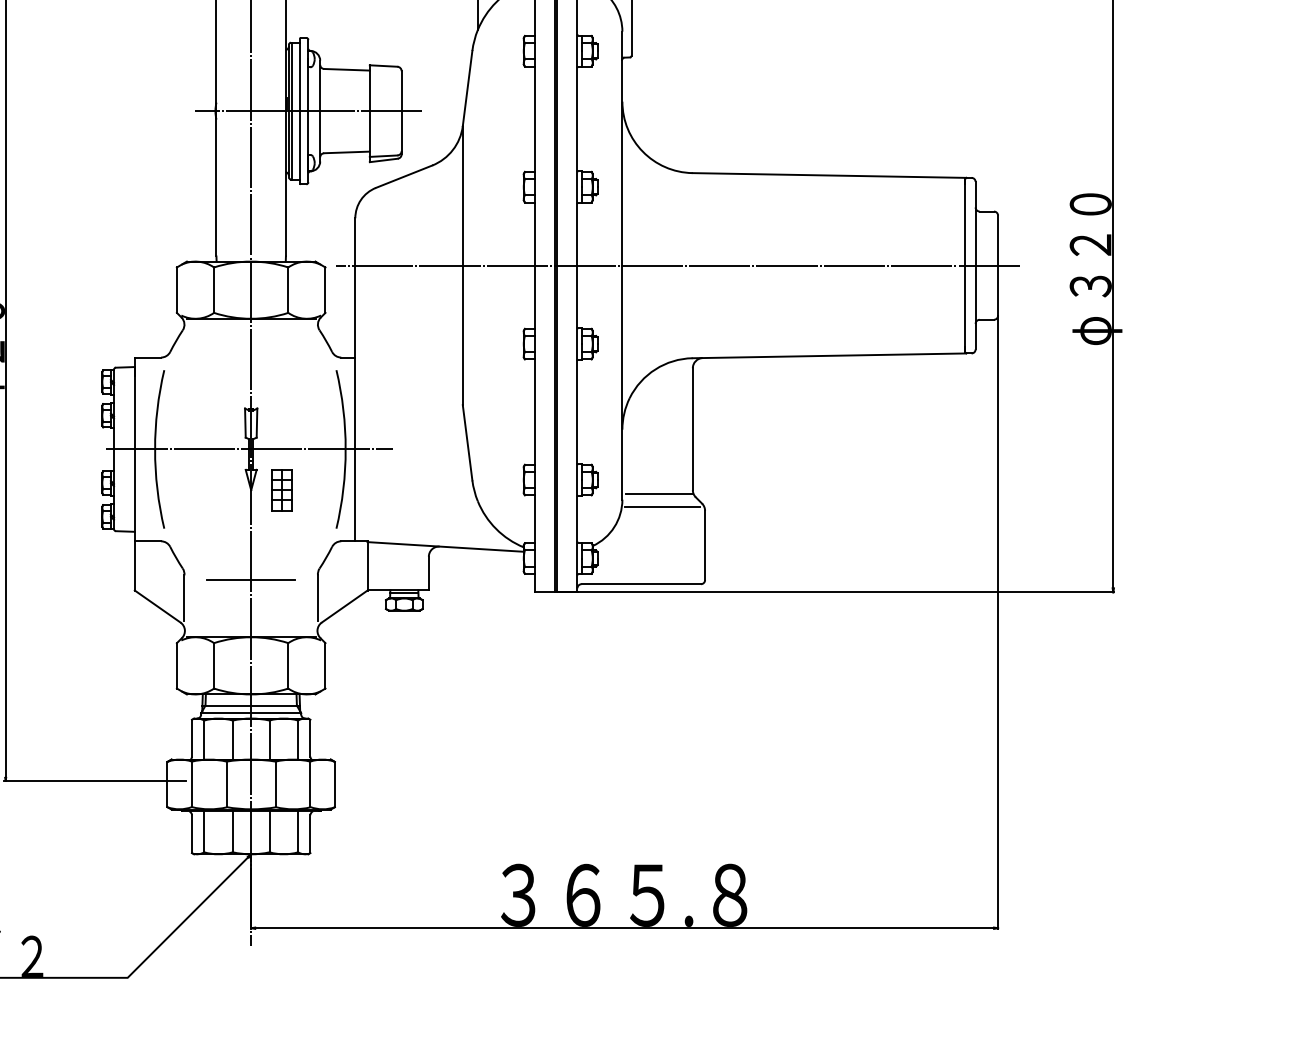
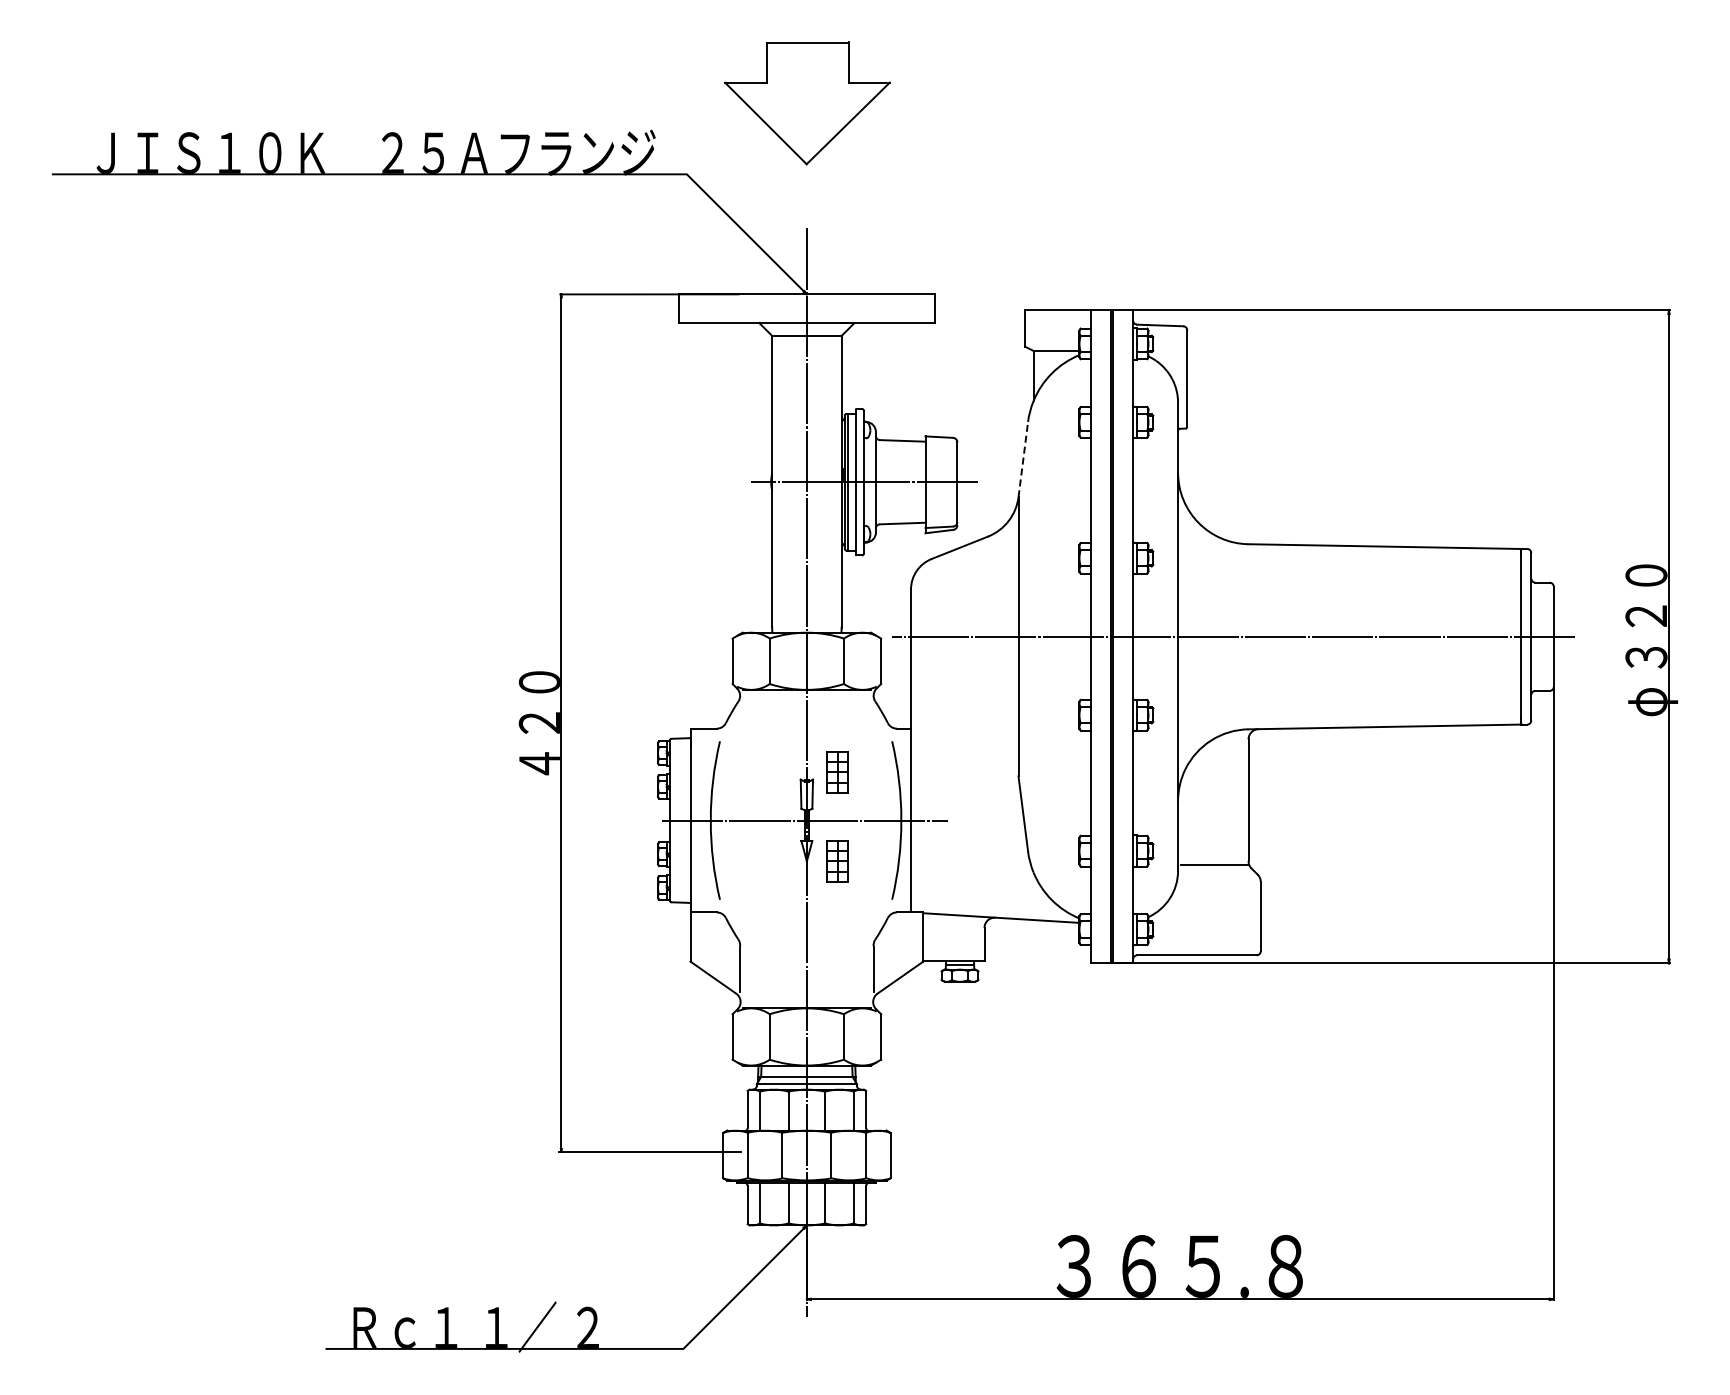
line: (467, 88) -> (1023, 459), solid -> dashed
part: (281, 401) -> (837, 772), added
line: (662, 506) -> (1218, 877), removed
line: (250, 580) -> (806, 951), removed

